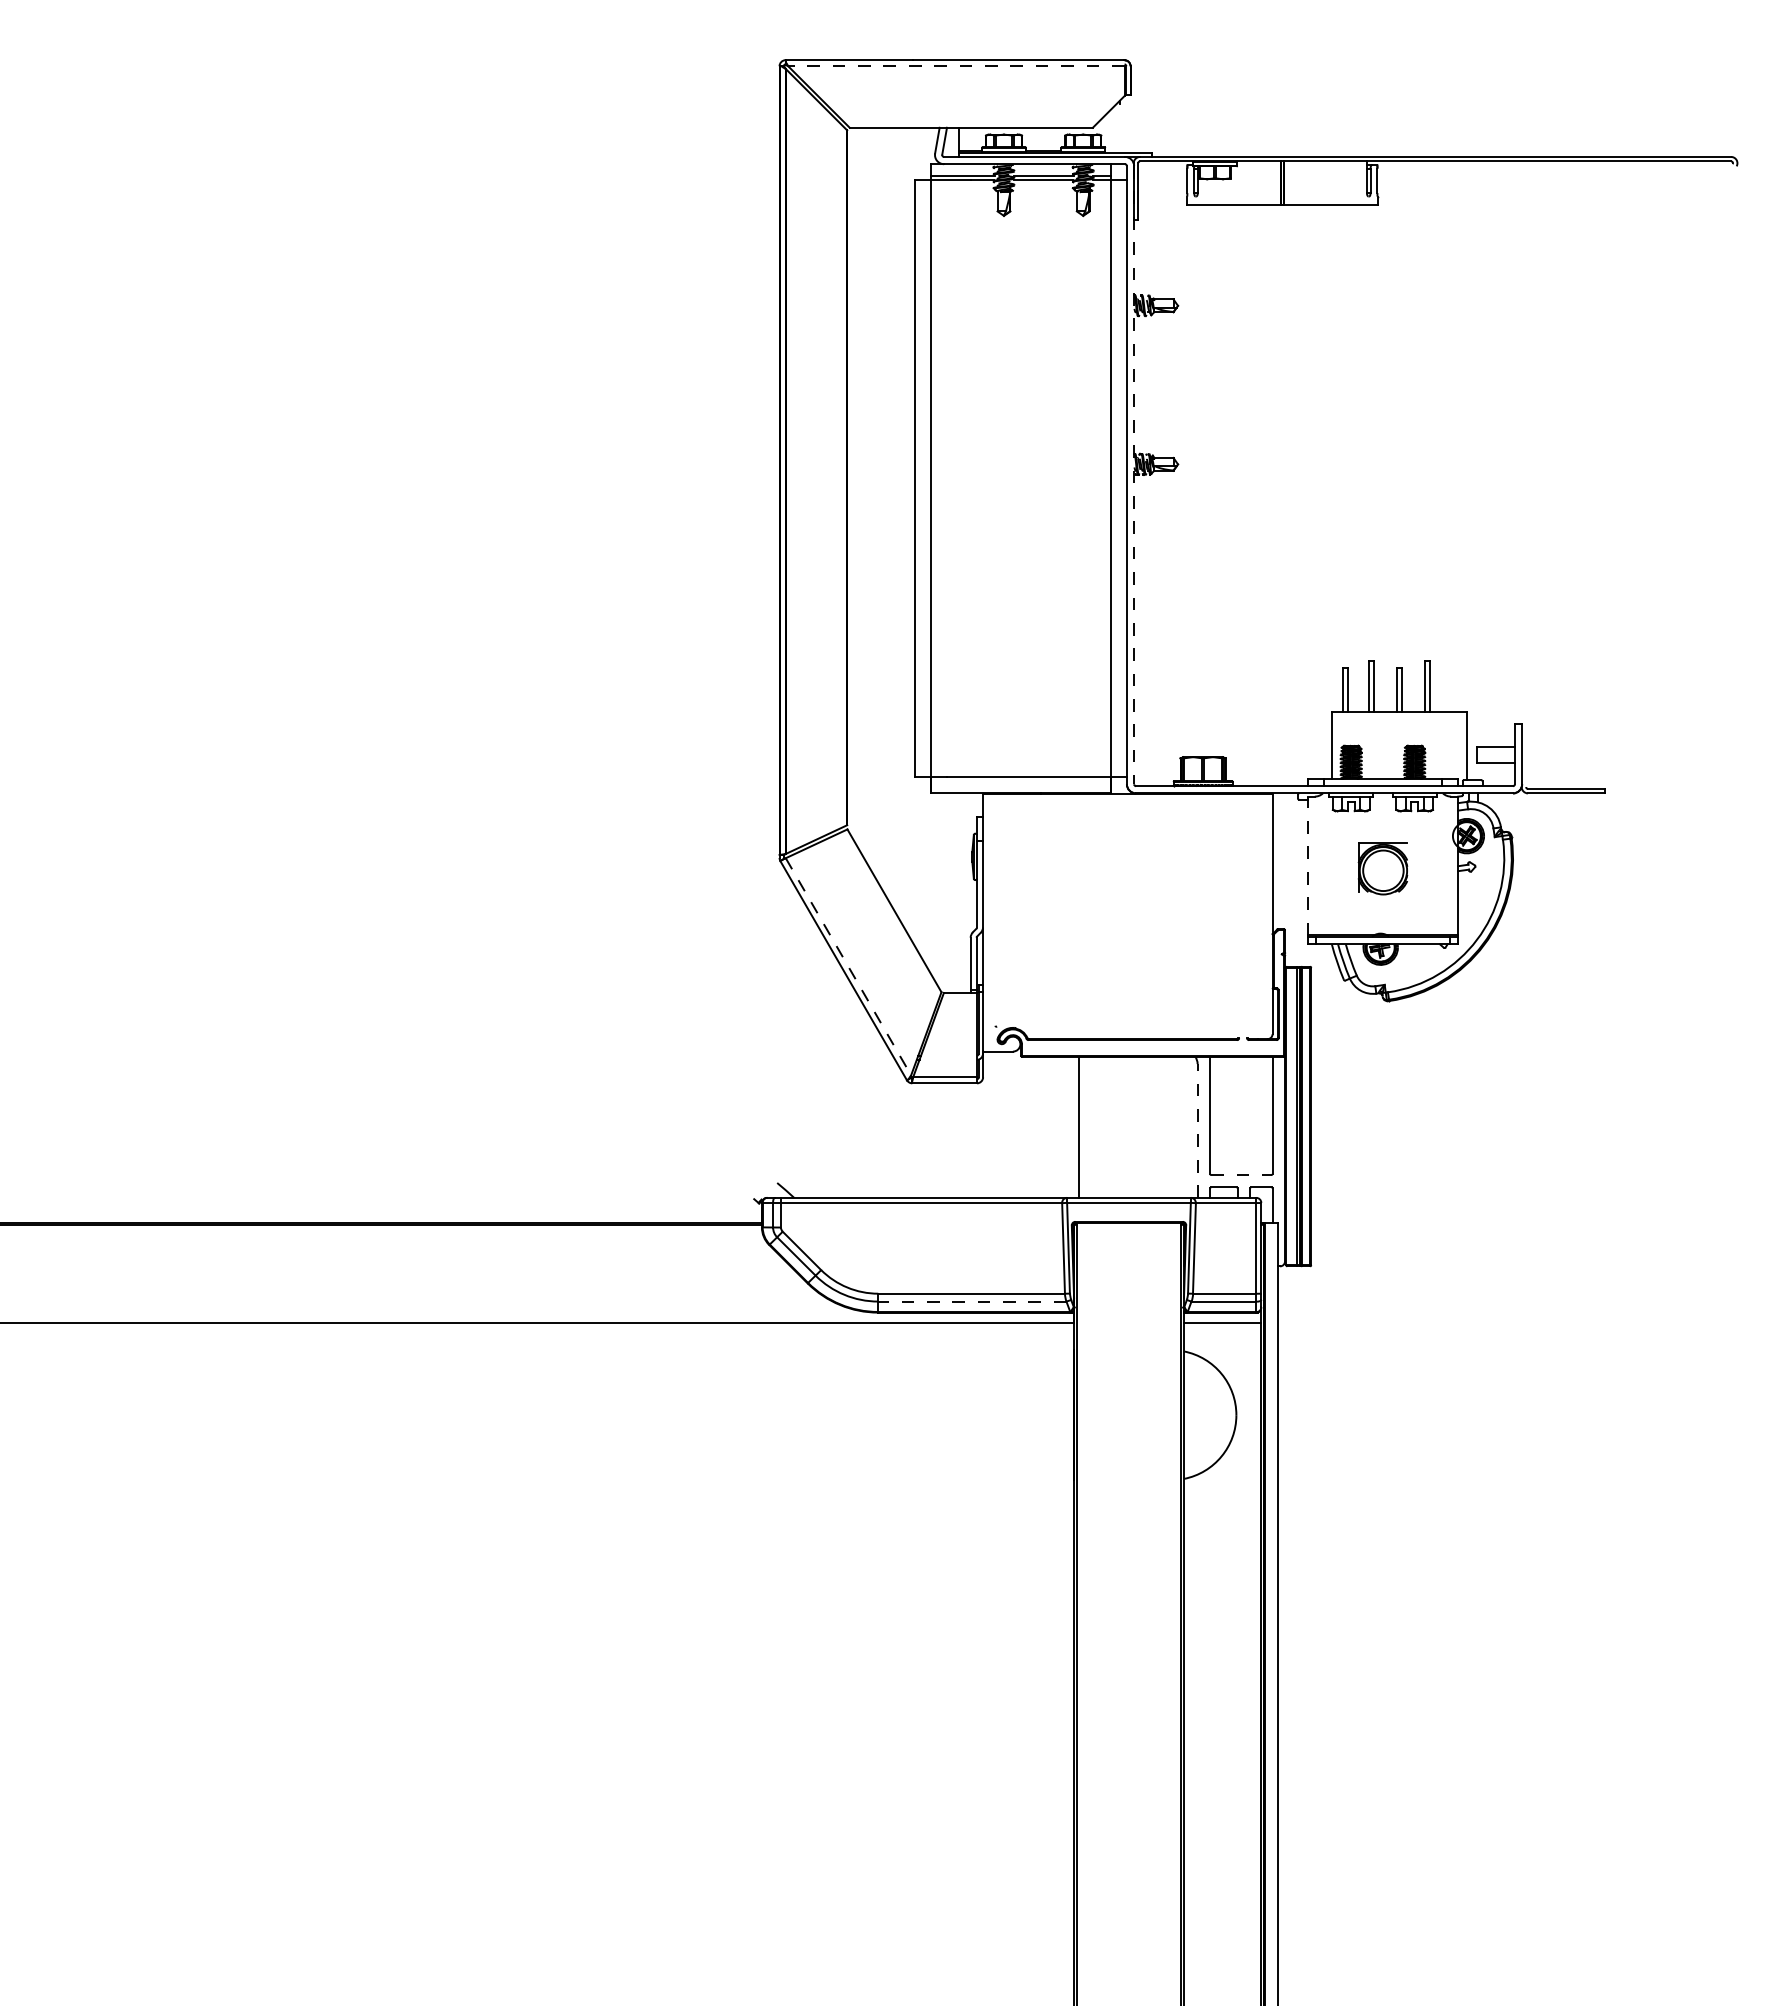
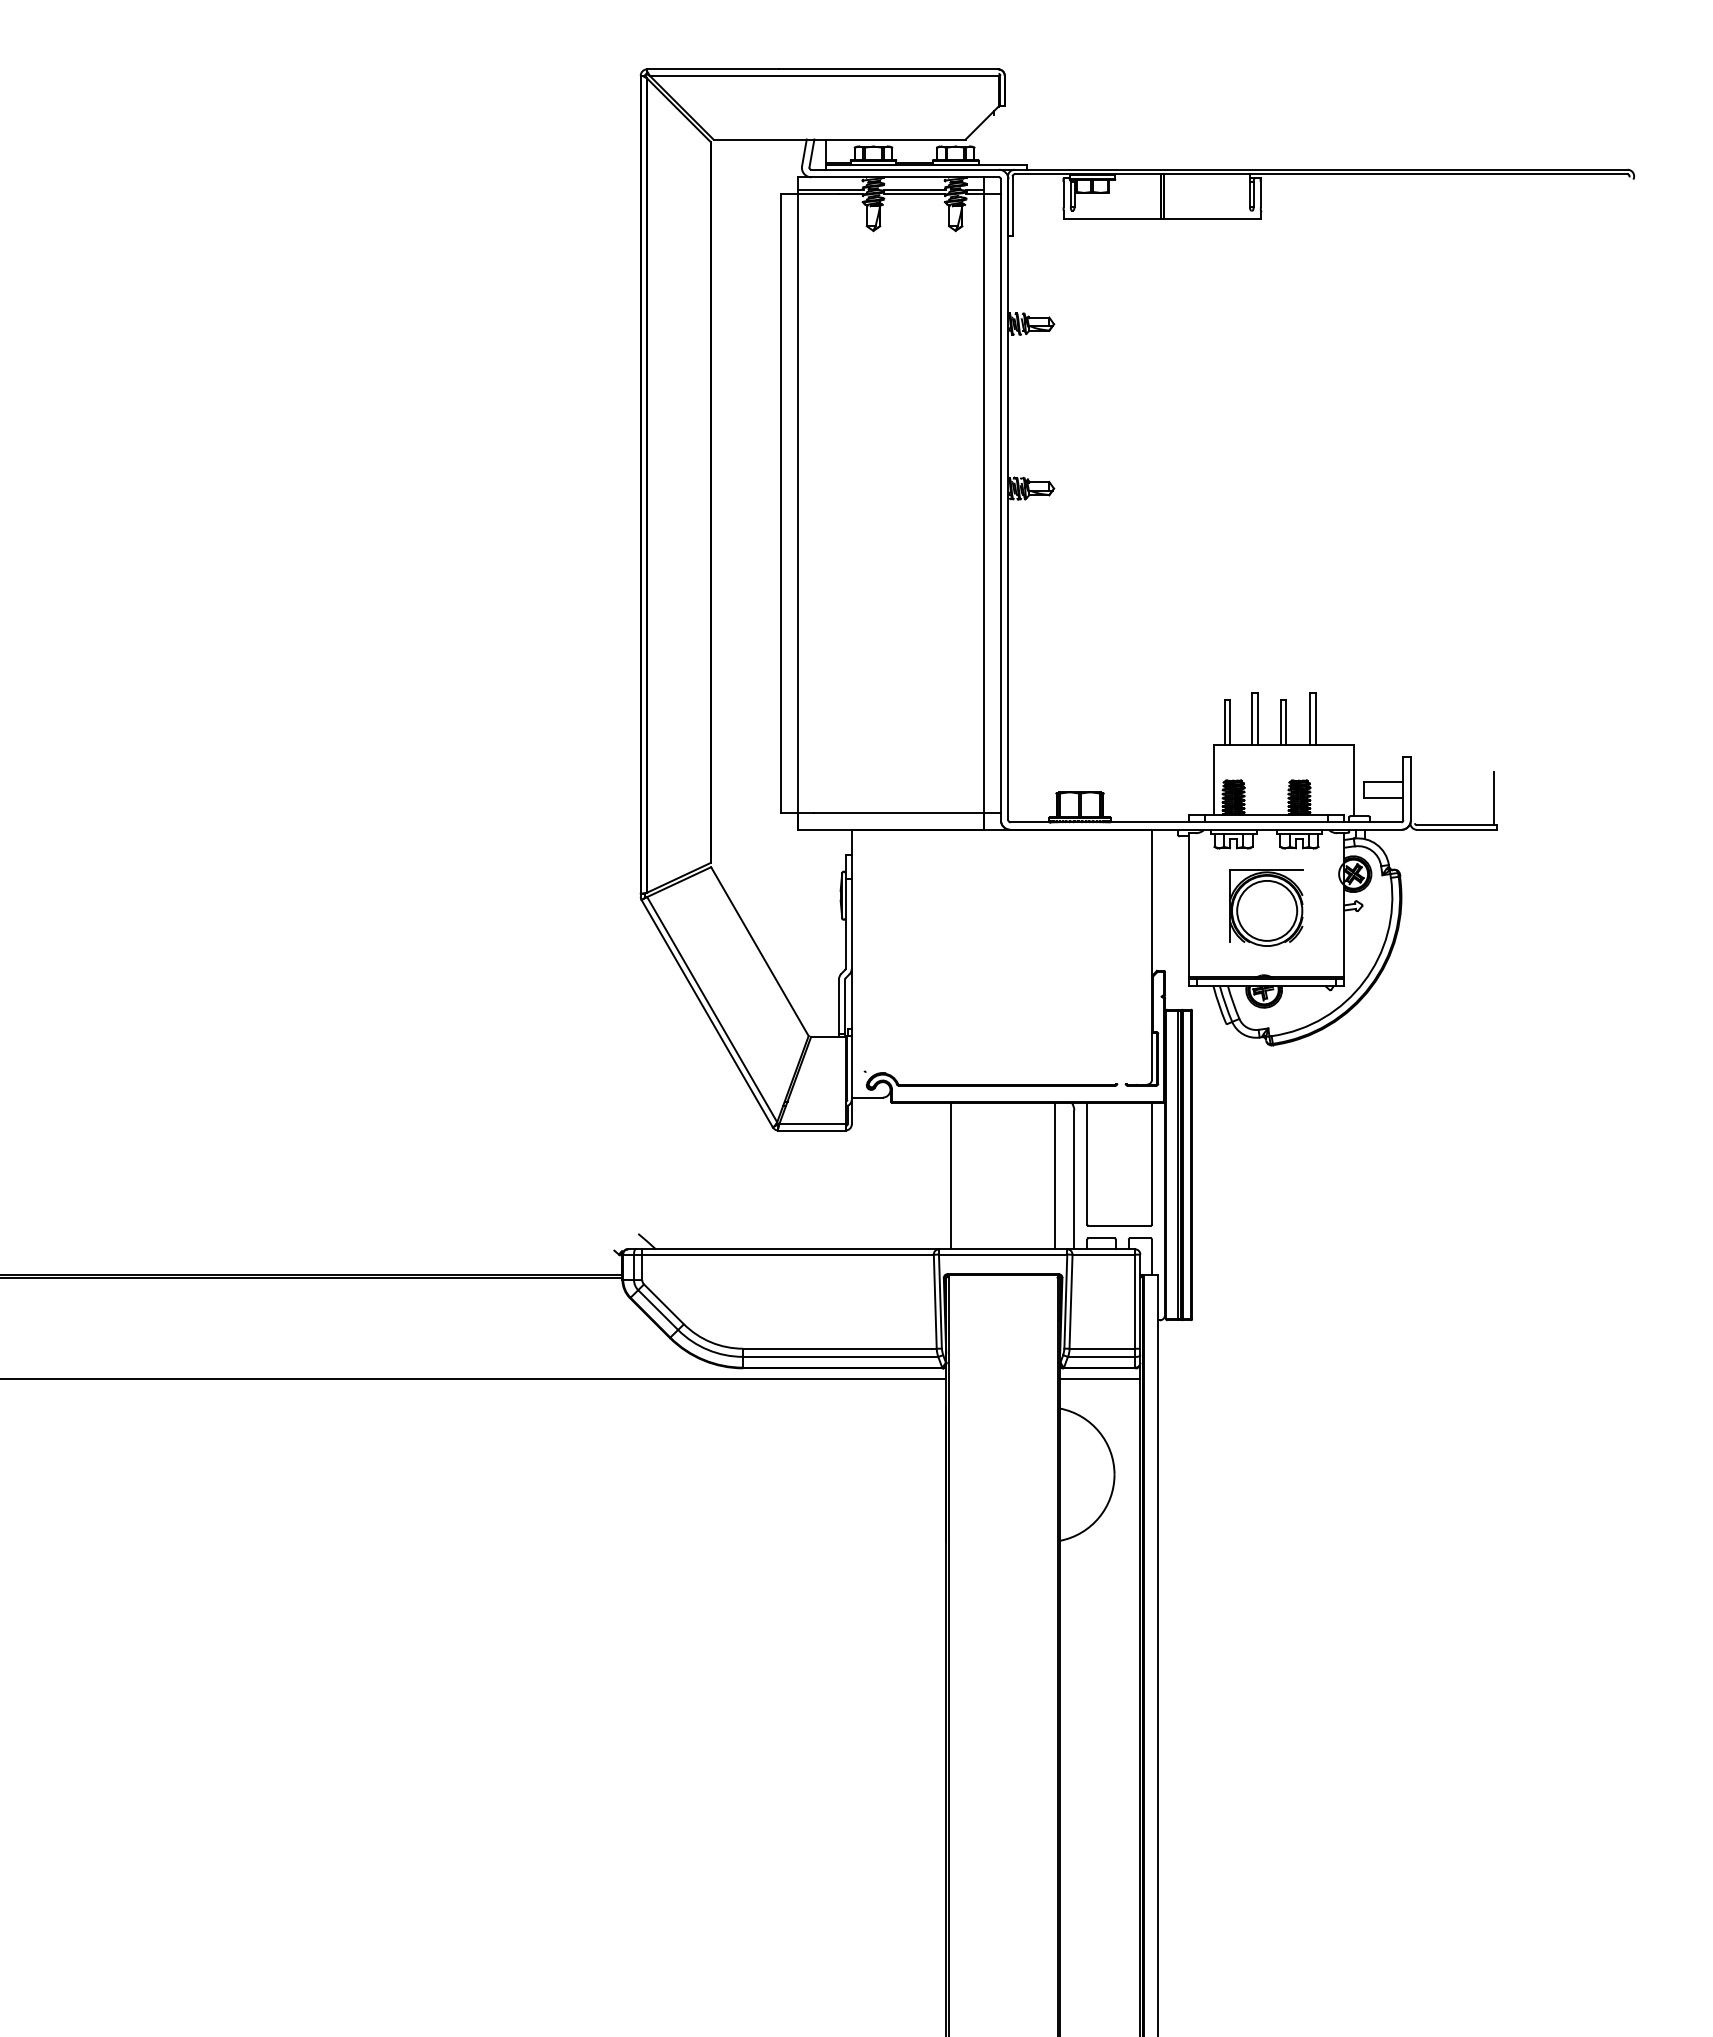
line: (955, 66) -> (823, 75), dashed -> solid
line: (1134, 475) -> (1008, 500), dashed -> solid
line: (1602, 762) -> (1494, 797), added
line: (1307, 865) -> (1188, 904), dashed -> solid
part: (1382, 868) -> (1266, 907), size x1.43
line: (848, 967) -> (712, 1010), dashed -> solid
line: (1178, 1126) -> (1054, 1175), added
line: (1197, 1131) -> (1074, 1180), dashed -> solid
line: (1241, 1174) -> (1119, 1225), dashed -> solid
line: (971, 1301) -> (839, 1356), dashed -> solid

